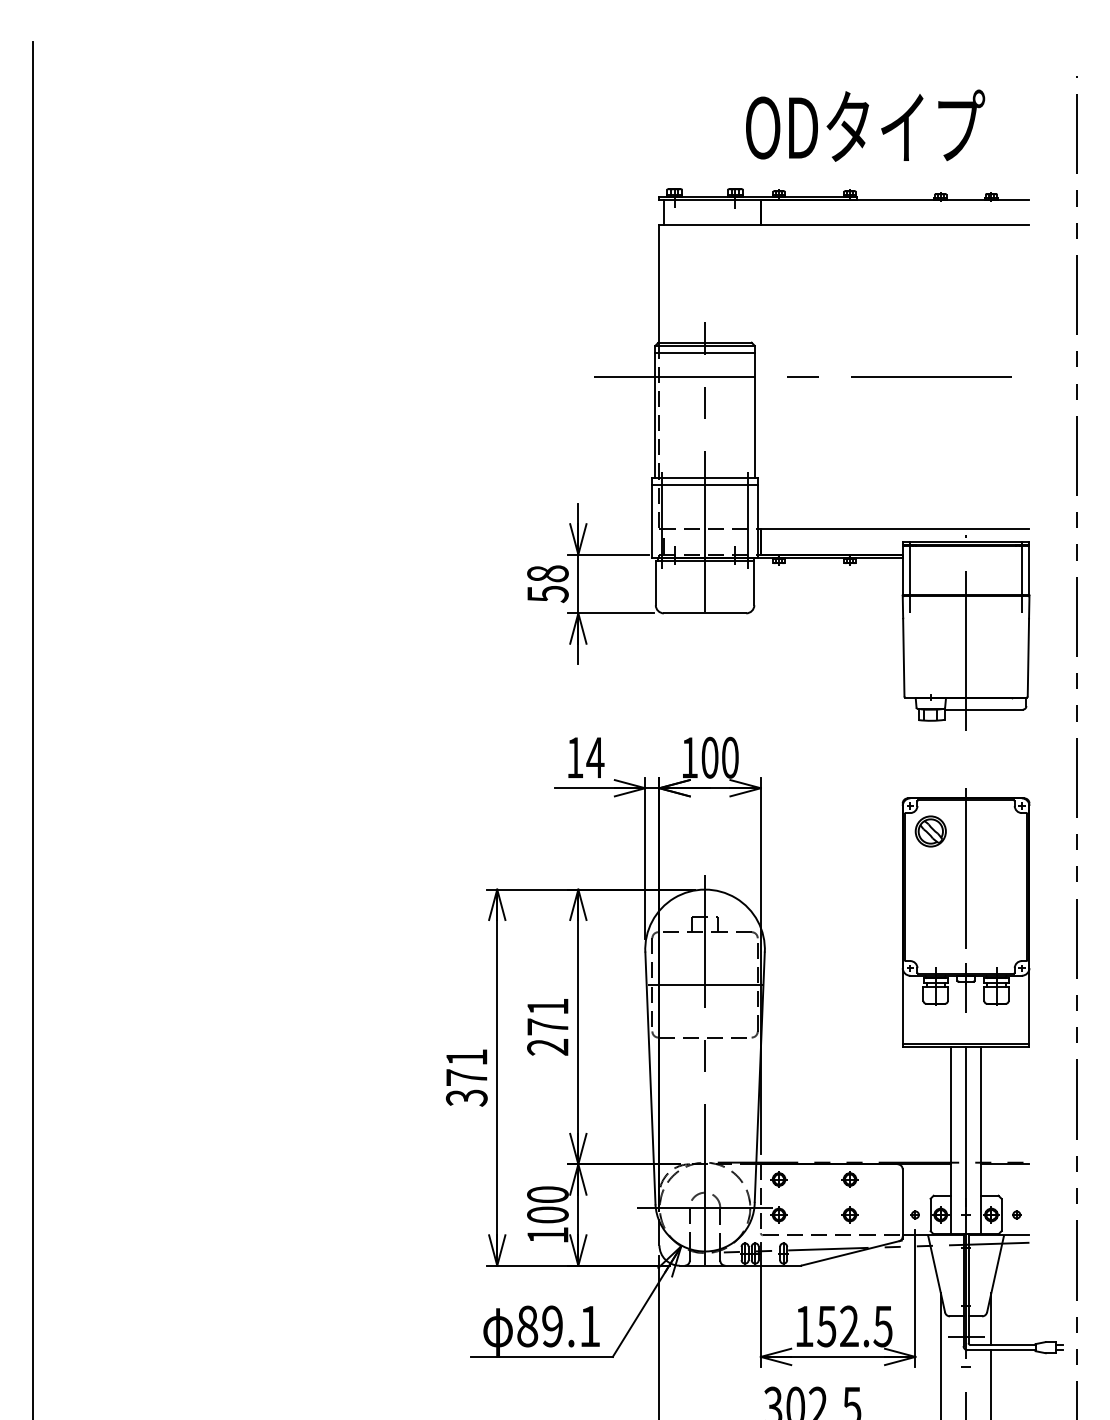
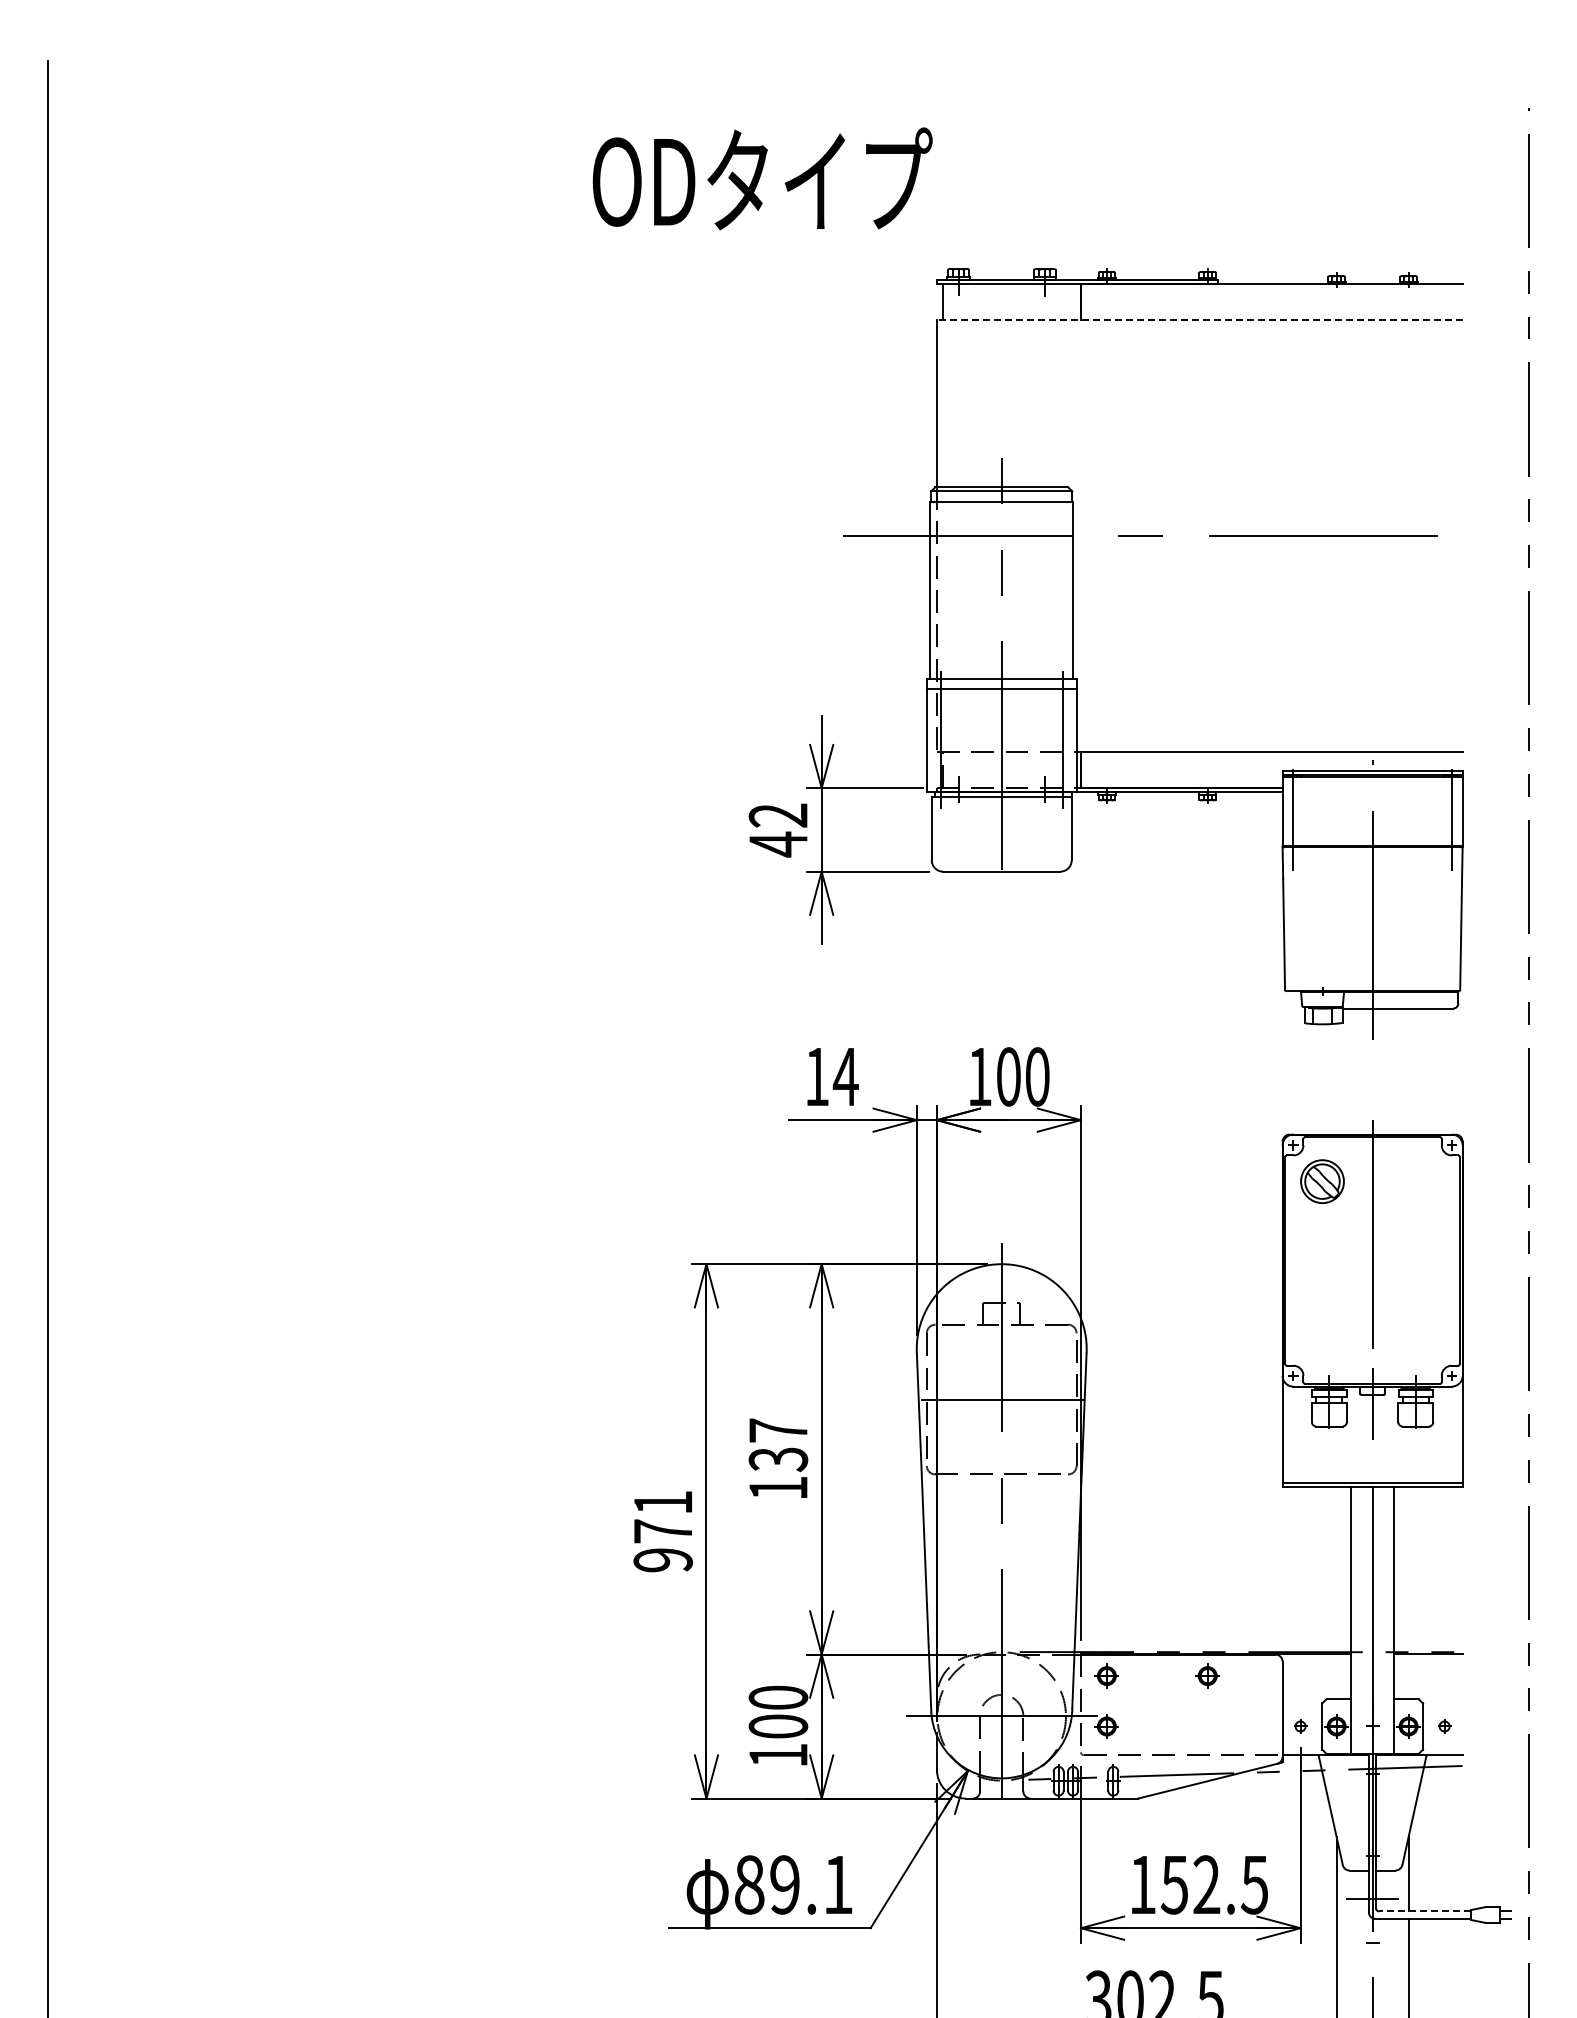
text: (865, 125) -> (762, 178), moved
line: (844, 225) -> (1199, 320), solid -> dashed
text: (547, 584) -> (778, 830), 58 -> 42
text: (547, 1027) -> (778, 1459), 271 -> 137
text: (466, 1098) -> (662, 1560), 371 -> 971
part: (849, 1214) -> (1207, 1726), removed
line: (1002, 1345) -> (1424, 1911), solid -> dashed

